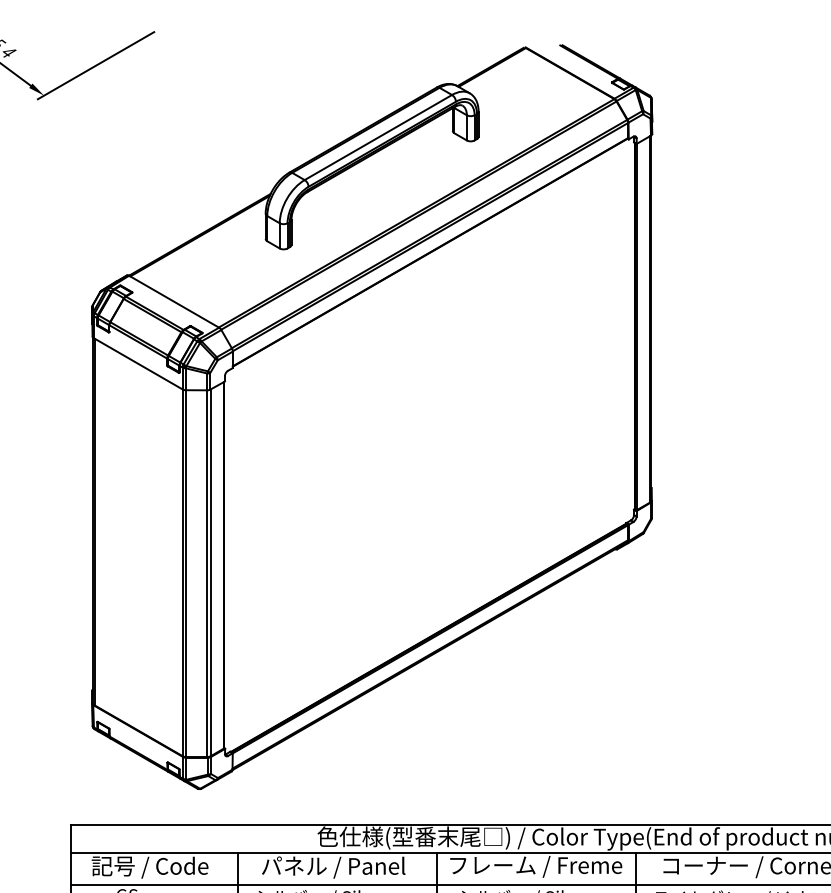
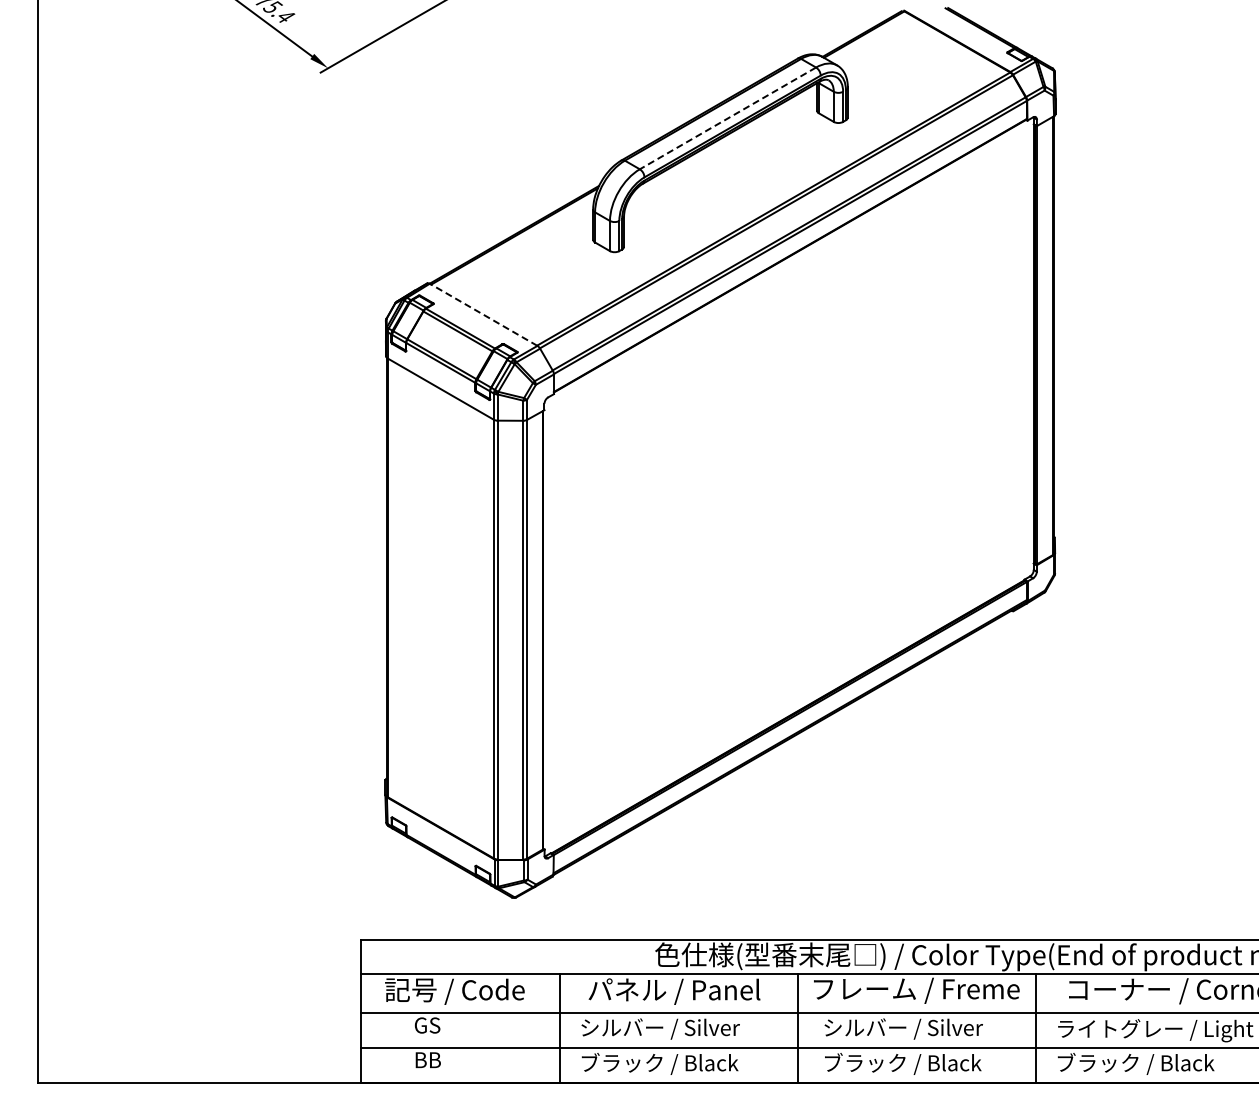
line: (377, 137) -> (727, 118), solid -> dashed
line: (173, 301) -> (483, 314), solid -> dashed

